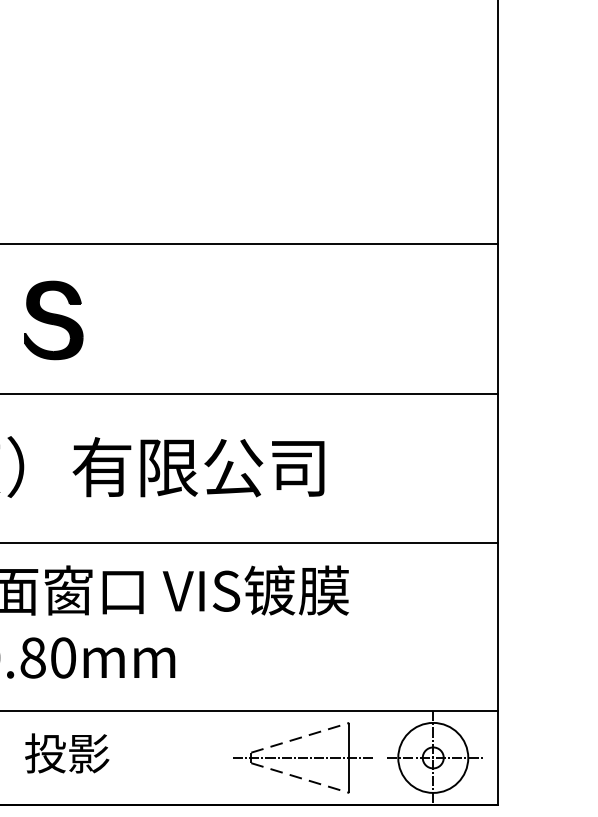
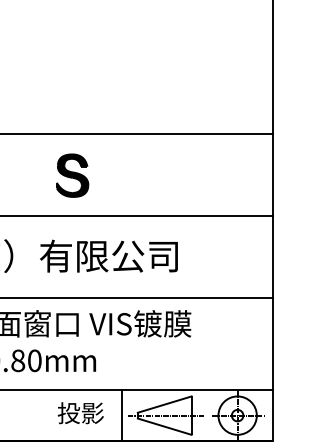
part: (53, 320) -> (72, 175), moved
line: (301, 737) -> (165, 404), dashed -> solid
text: (66, 754) -> (80, 413), moved
line: (223, 757) -> (122, 415), added
line: (301, 777) -> (165, 426), dashed -> solid

